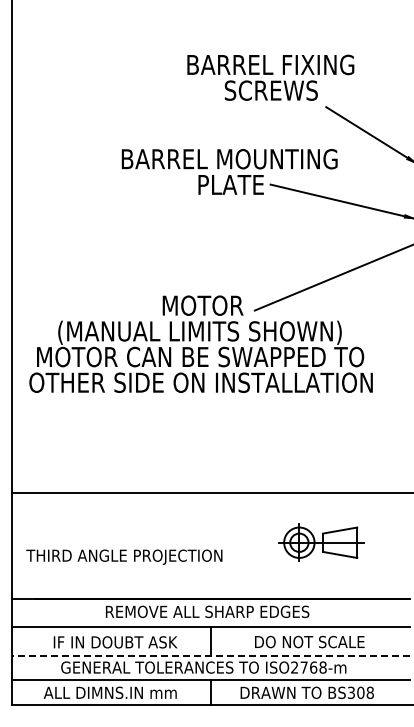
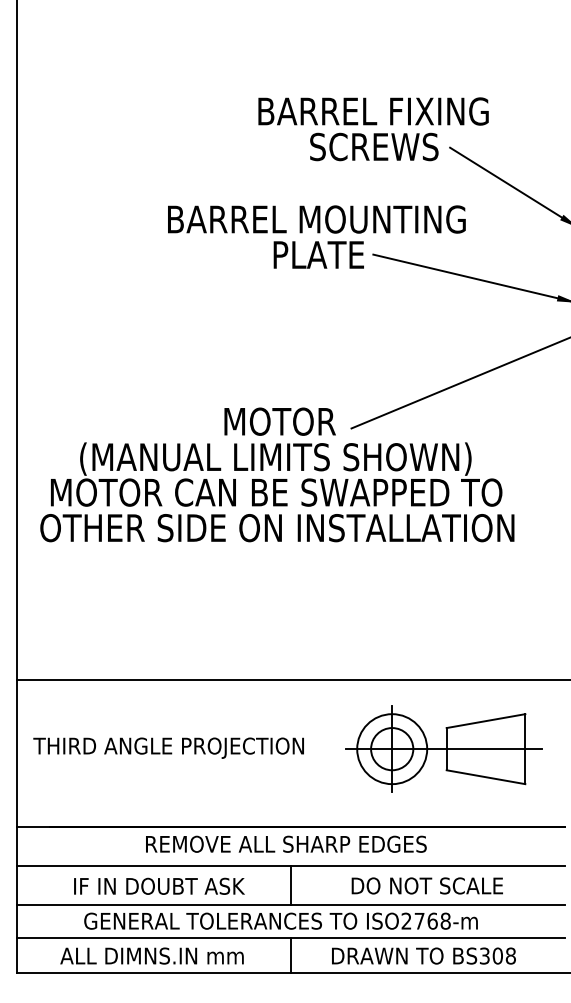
text: (270, 77) -> (373, 128), moved
part: (321, 542) -> (443, 748), size x1.67
text: (124, 556) -> (168, 747), moved
line: (210, 655) -> (290, 904), dashed -> solid

